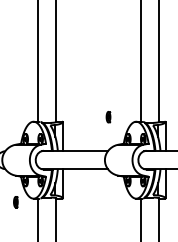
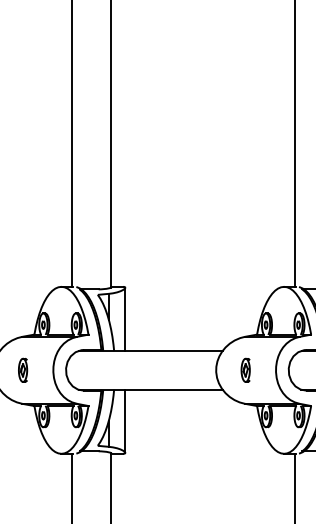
part: (108, 117) -> (245, 370), moved
part: (15, 202) -> (22, 370), moved

